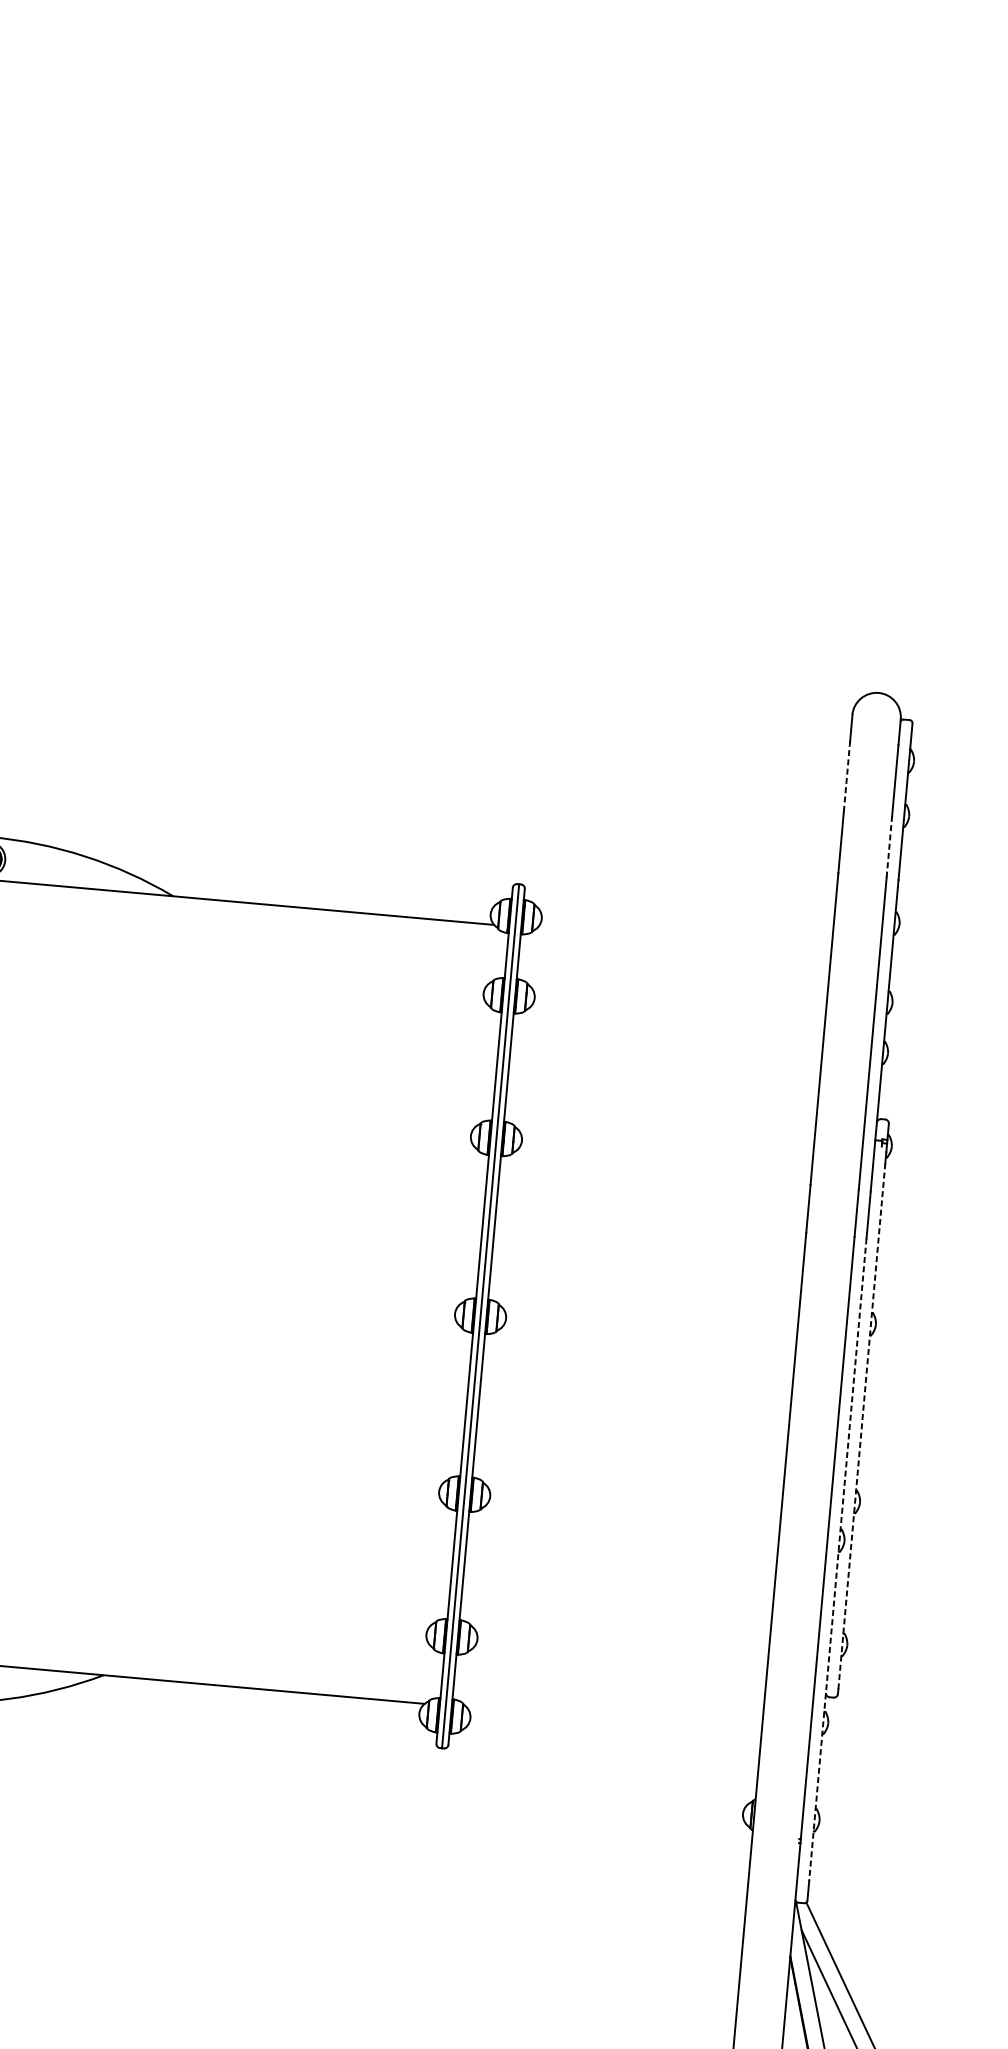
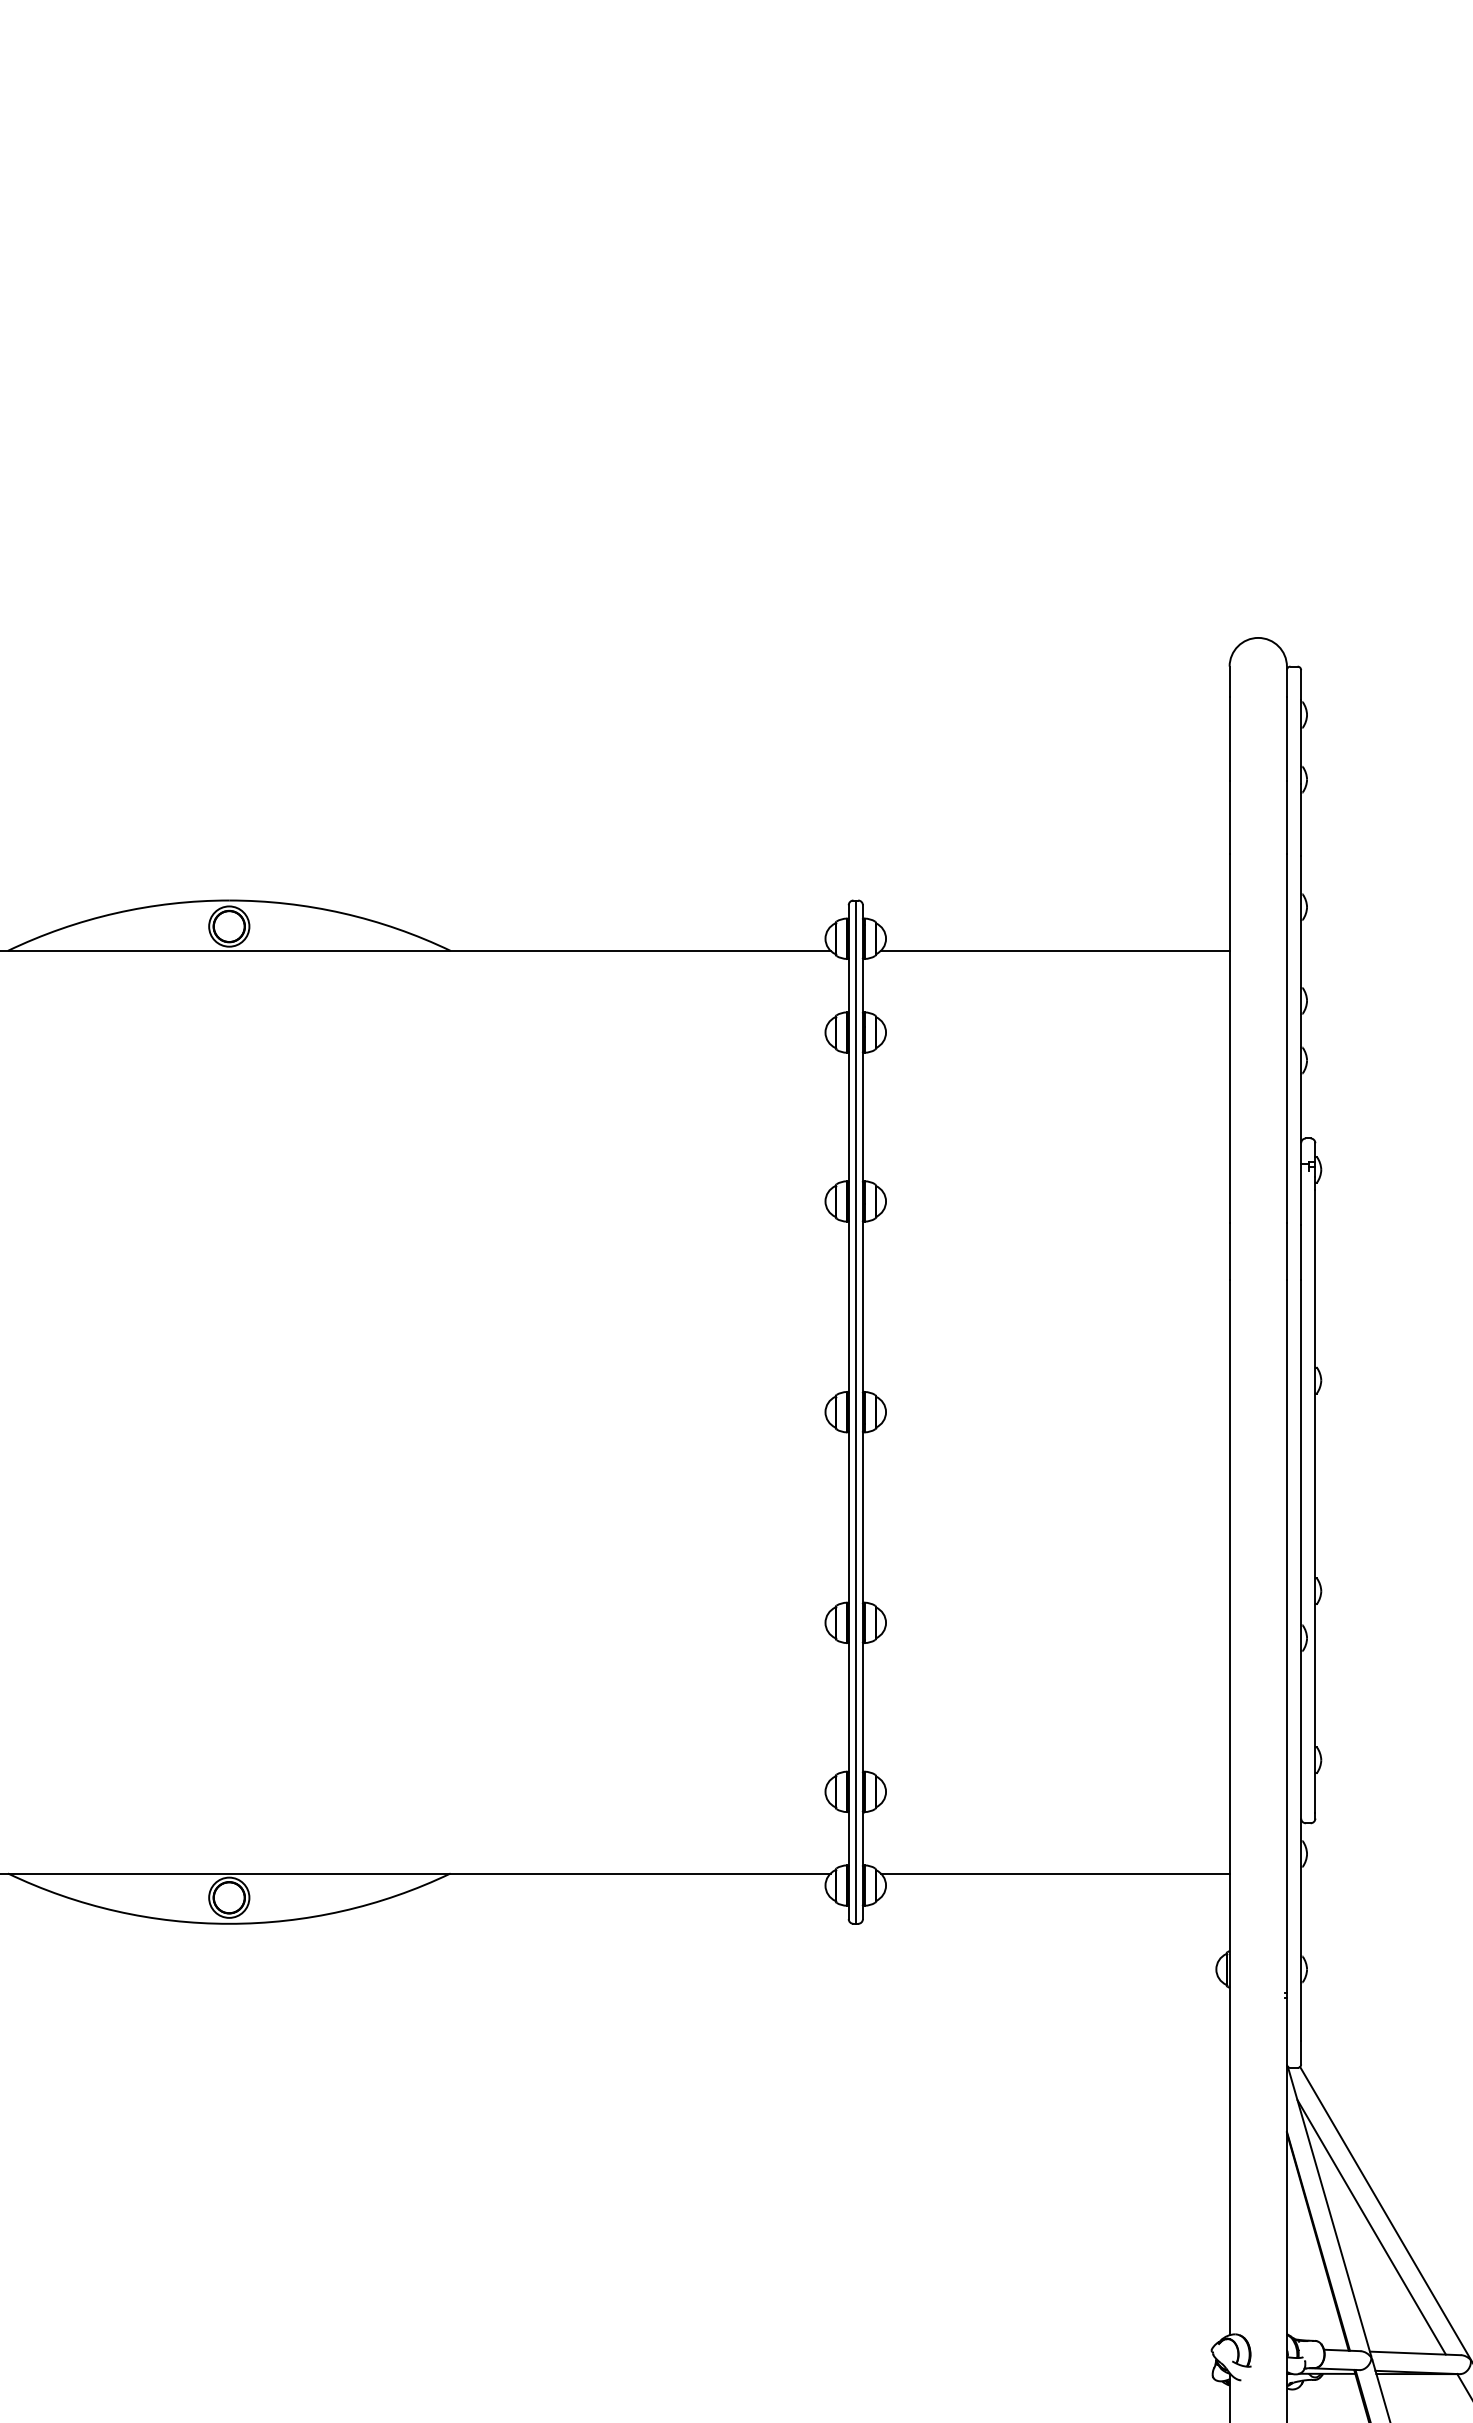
line: (846, 776) -> (1229, 739), dashed -> solid
line: (889, 846) -> (1286, 817), dashed -> solid
line: (683, 941) -> (1054, 950), added
line: (861, 1426) -> (1315, 1501), dashed -> solid
line: (838, 1560) -> (1301, 1661), dashed -> solid
line: (613, 1720) -> (1054, 1873), added

